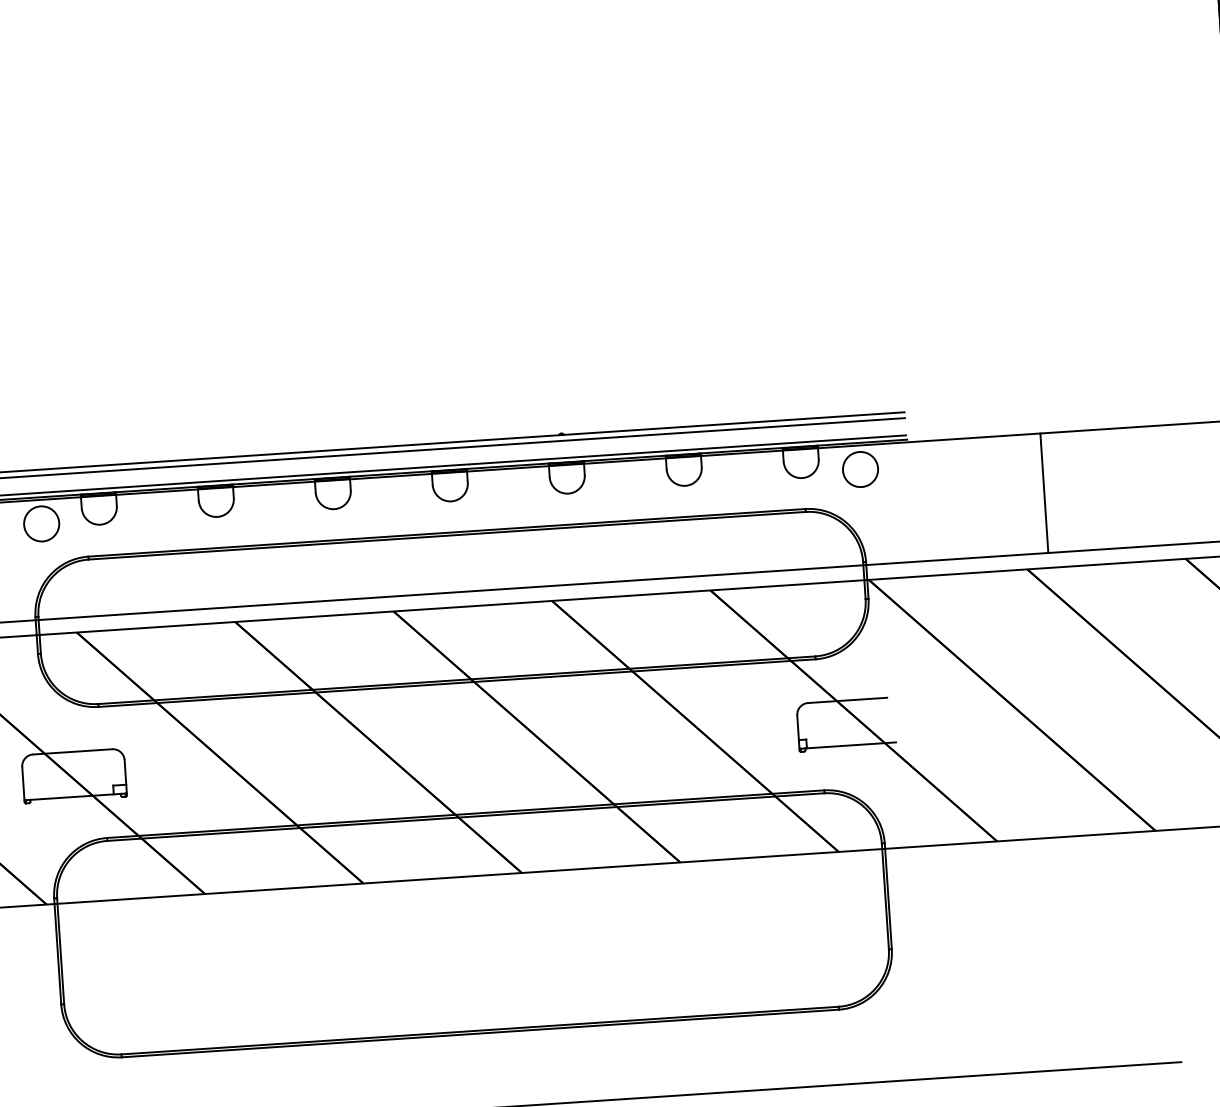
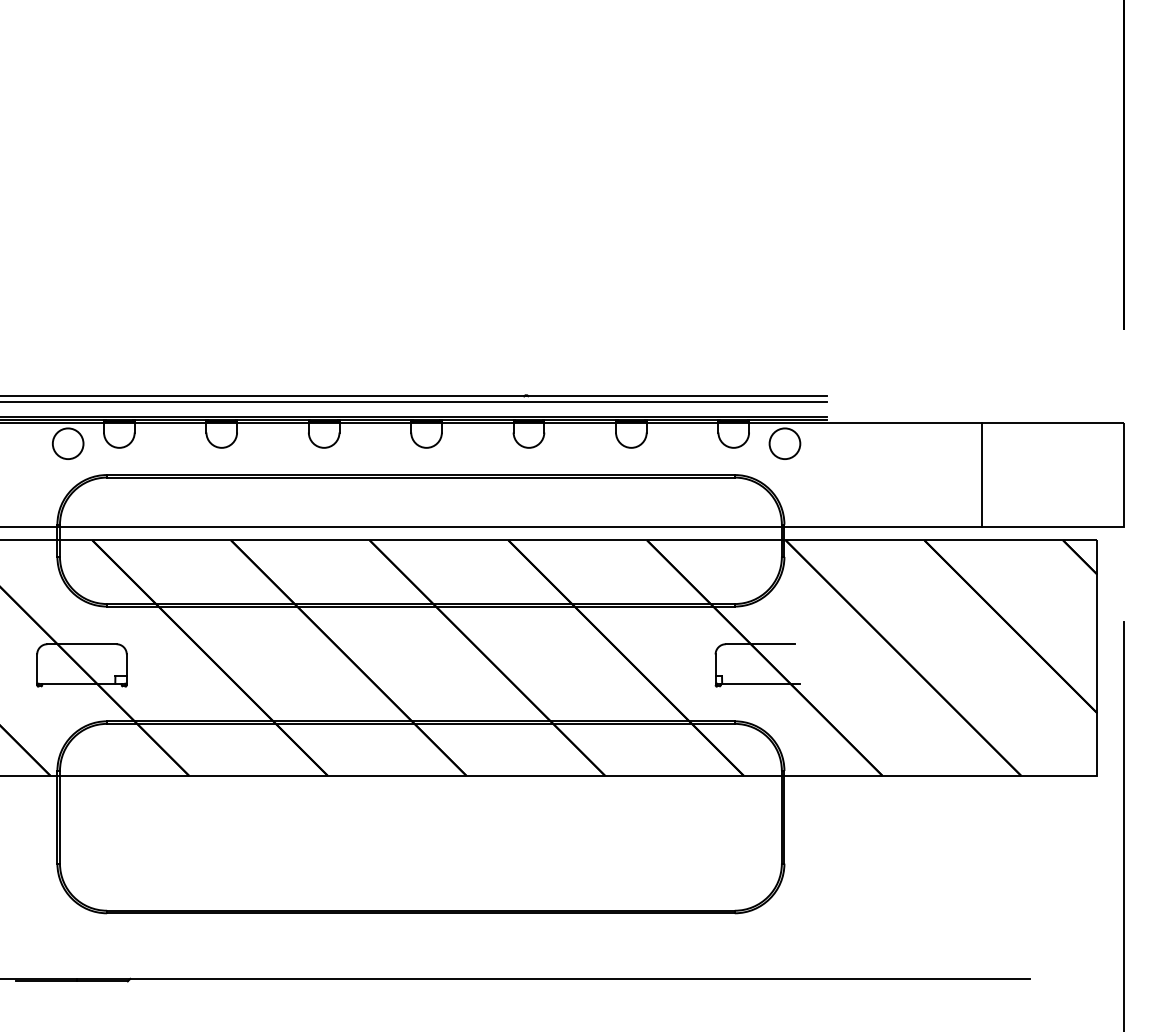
line: (1043, 492) -> (981, 474), moved

